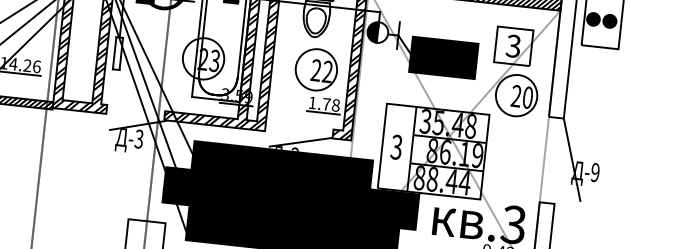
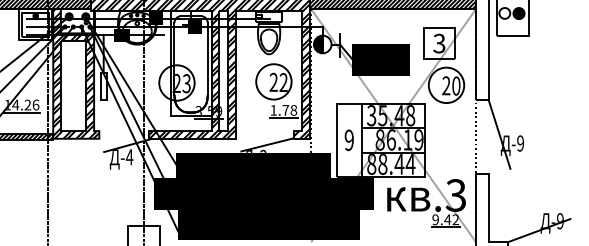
fill: (593, 18) -> (504, 12), removed
text: (138, 139) -> (129, 157), -3 -> -4
text: (395, 146) -> (348, 139), 3 -> 9

